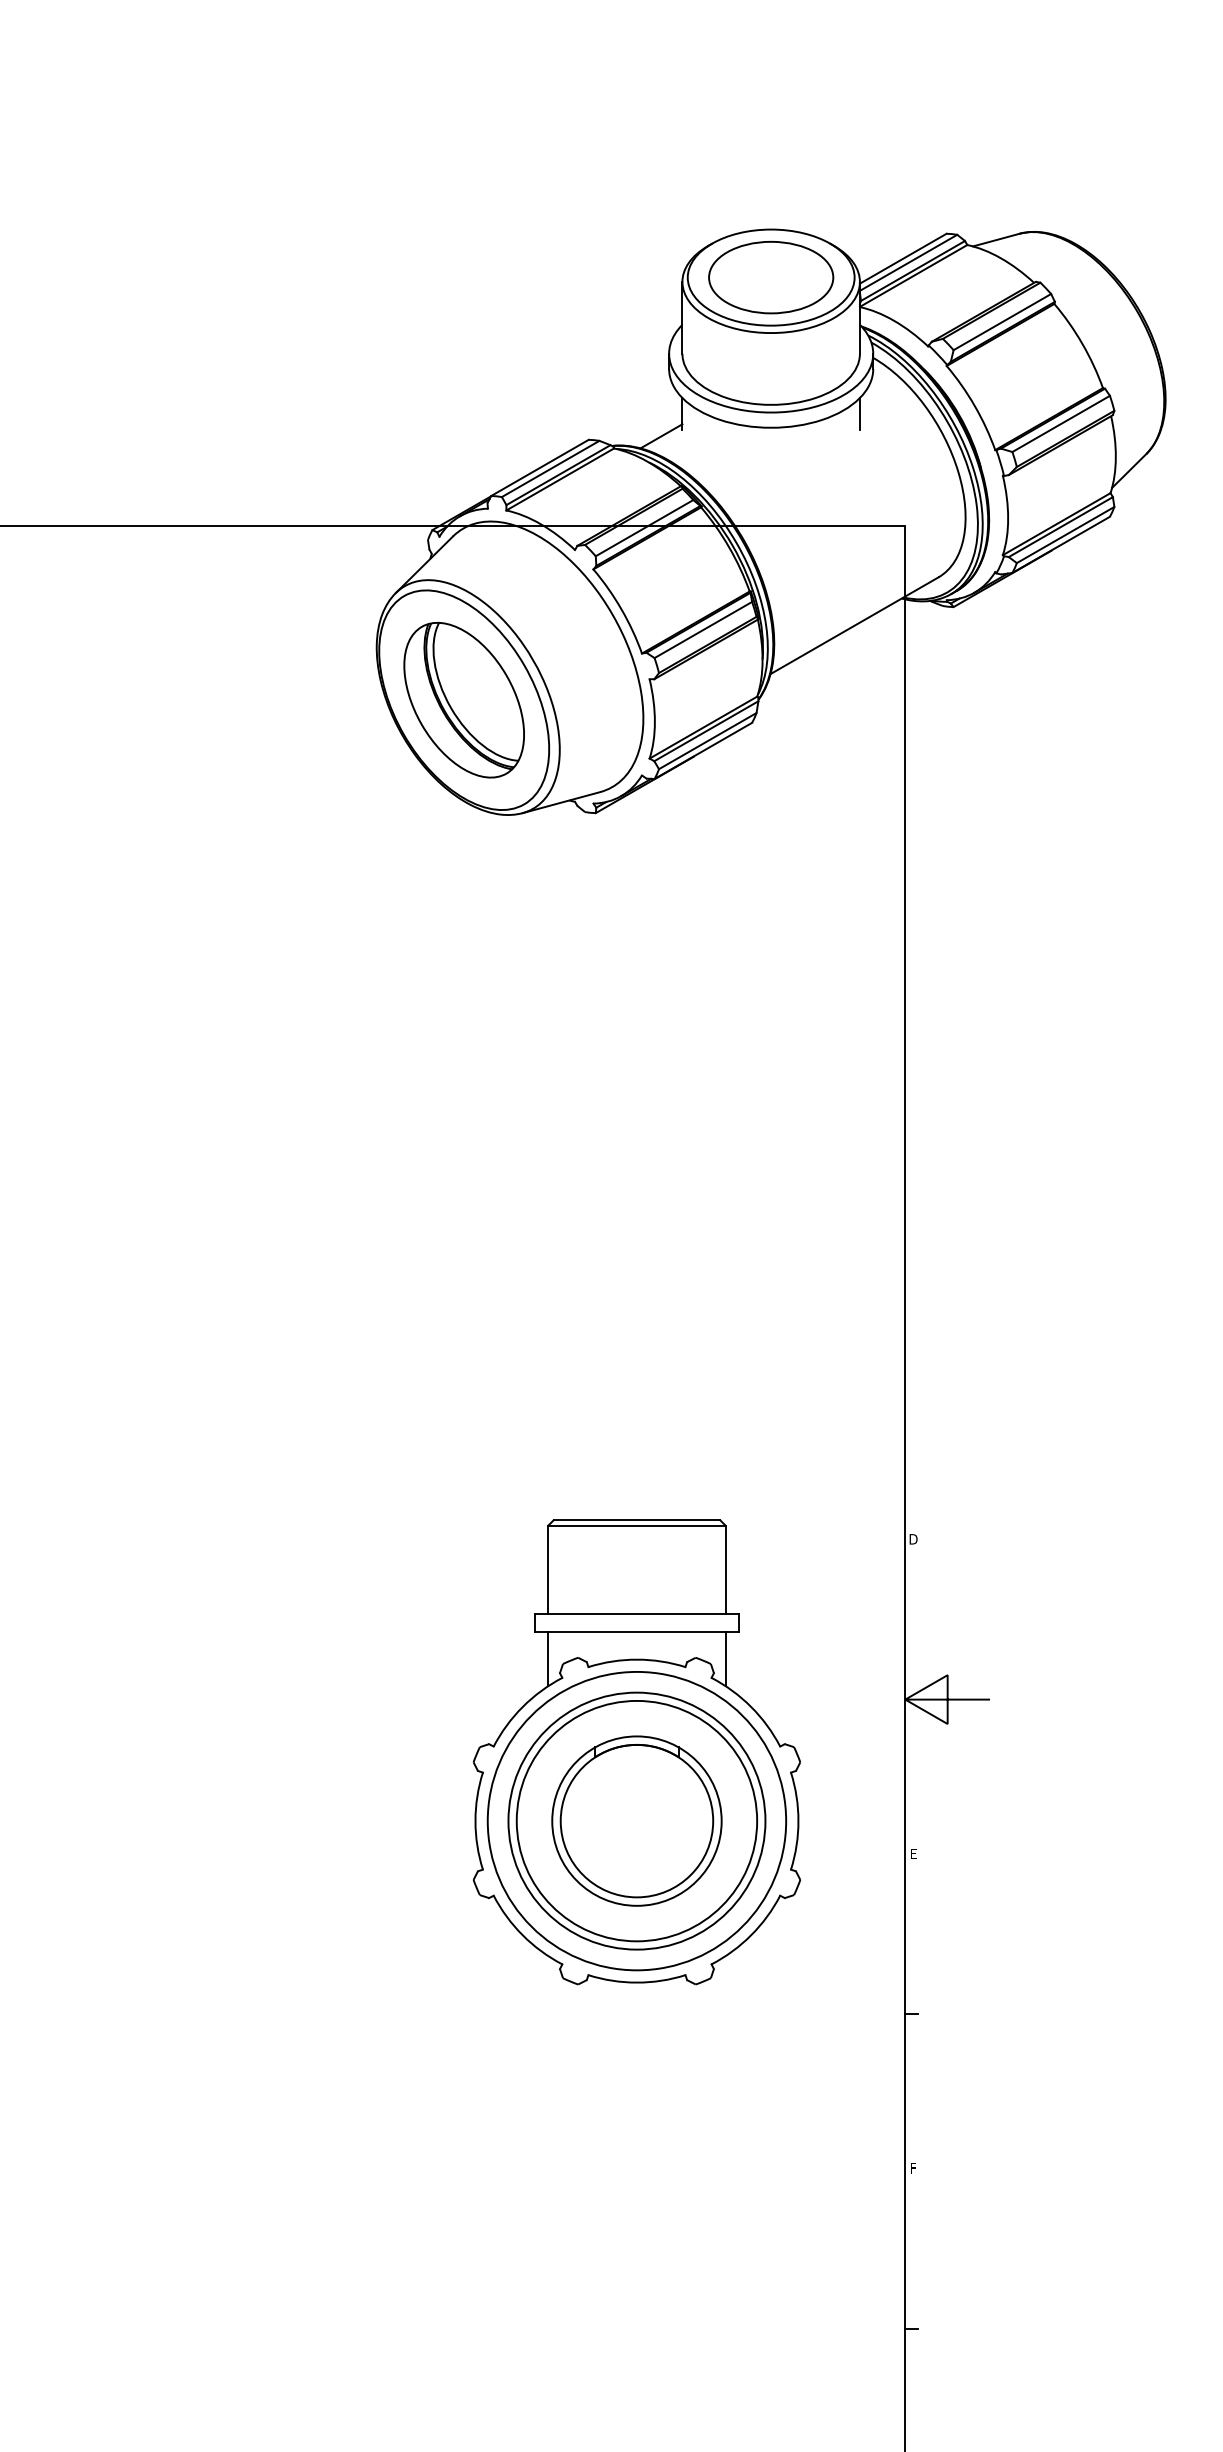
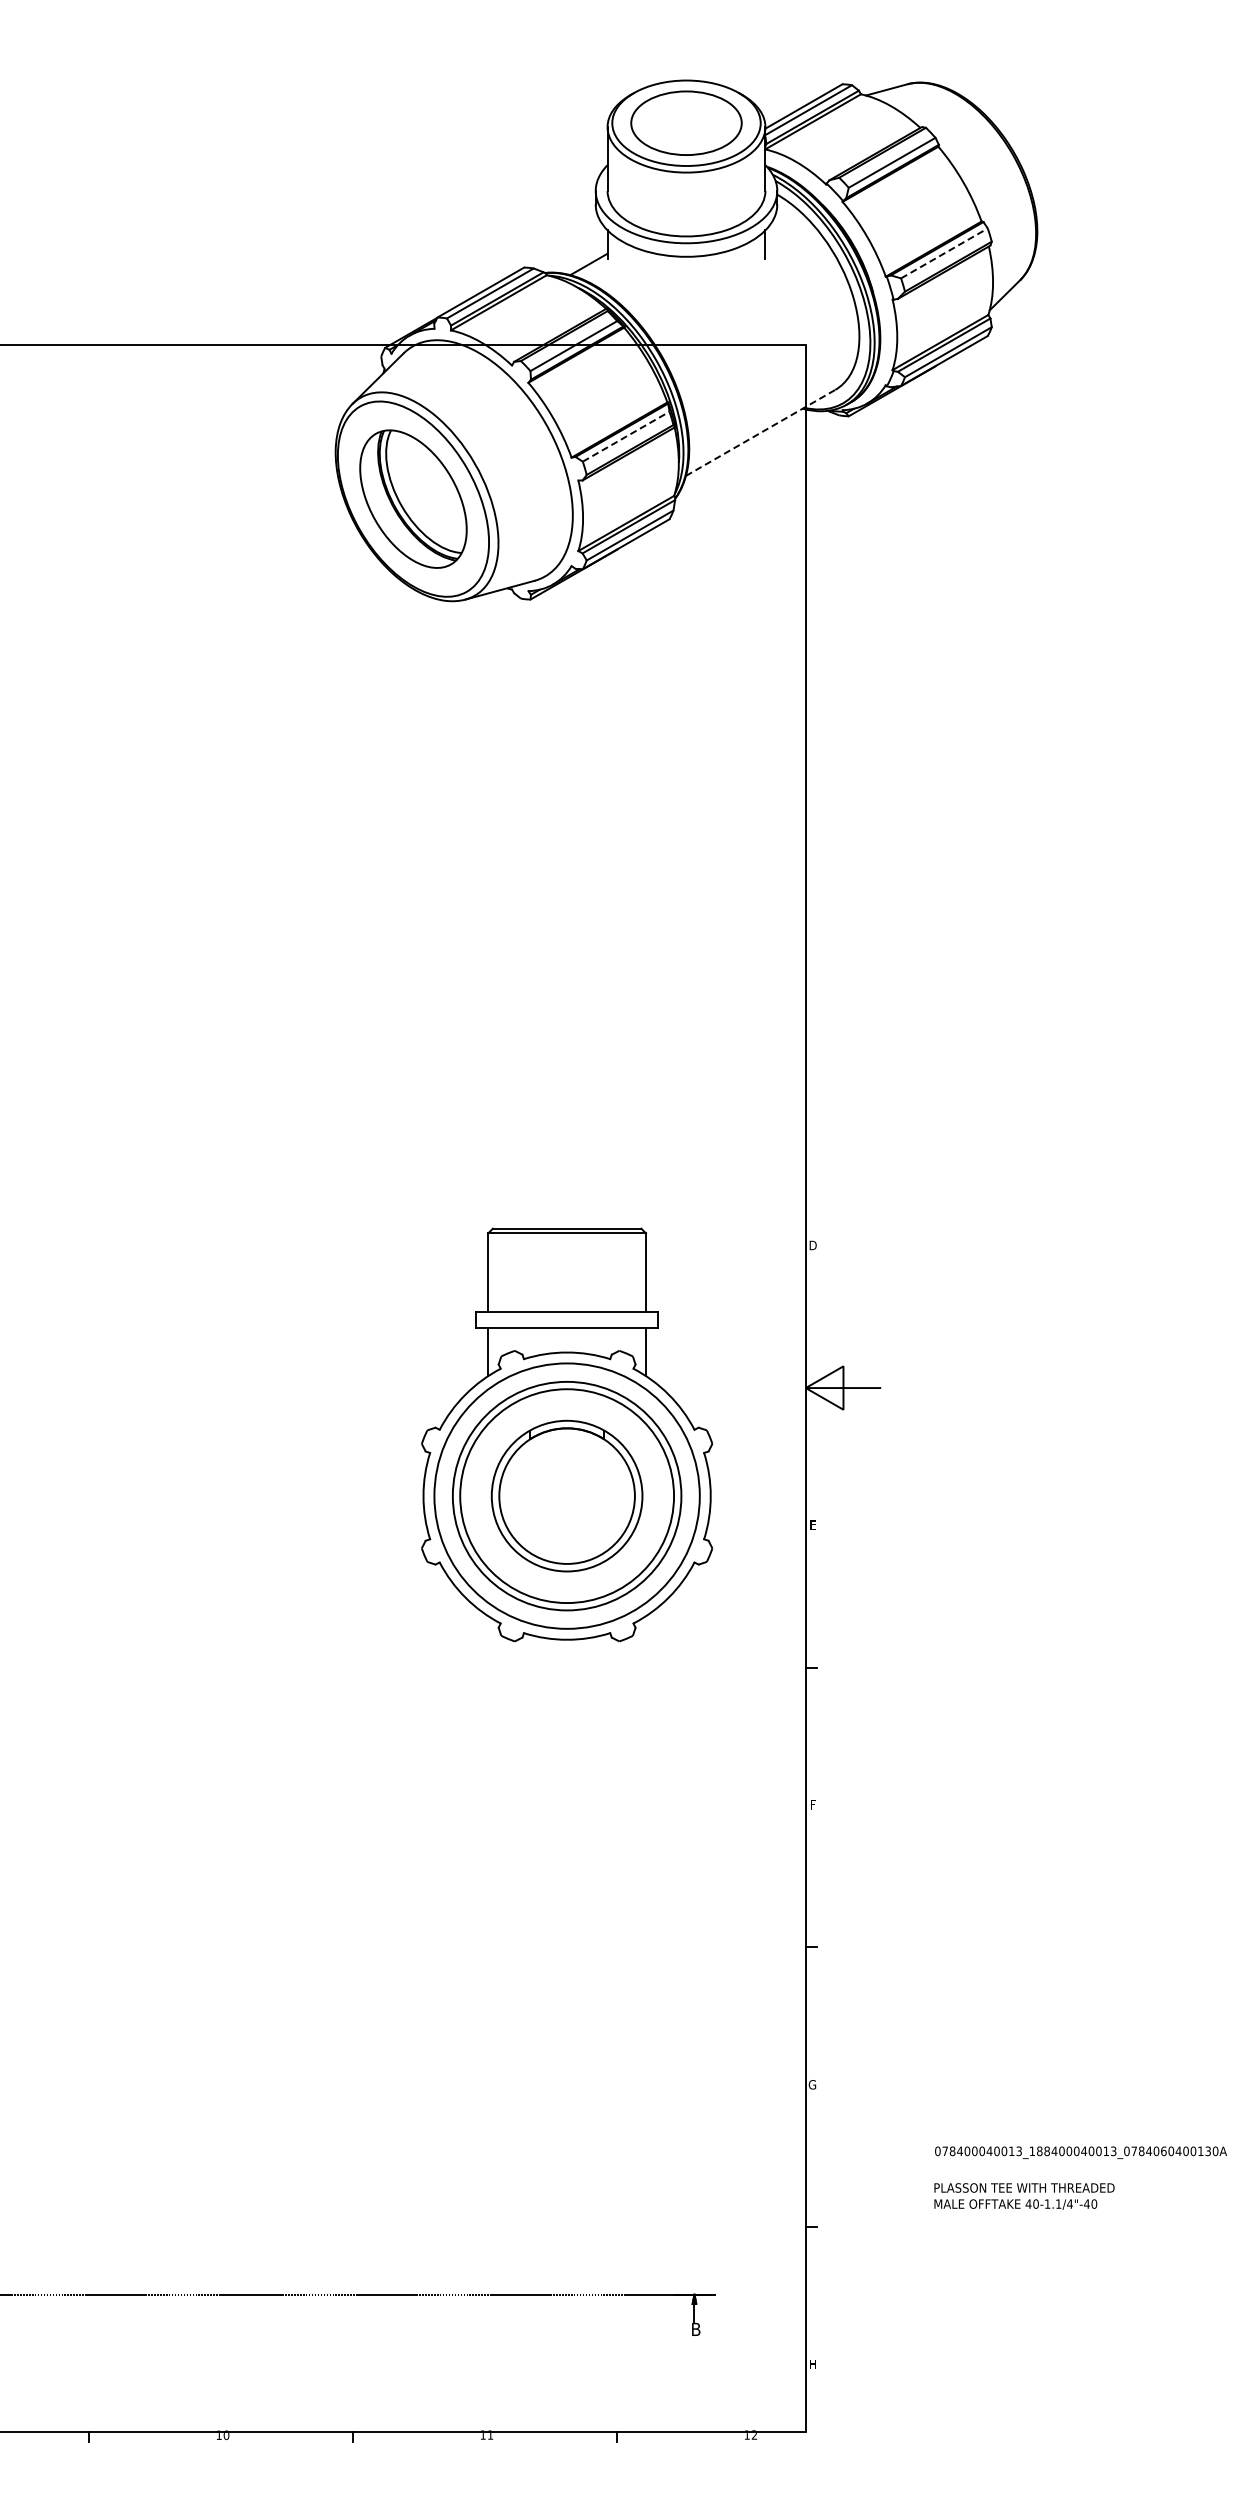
line: (1061, 424) -> (944, 253), solid -> dashed
line: (855, 625) -> (761, 432), solid -> dashed
line: (703, 629) -> (626, 436), solid -> dashed

